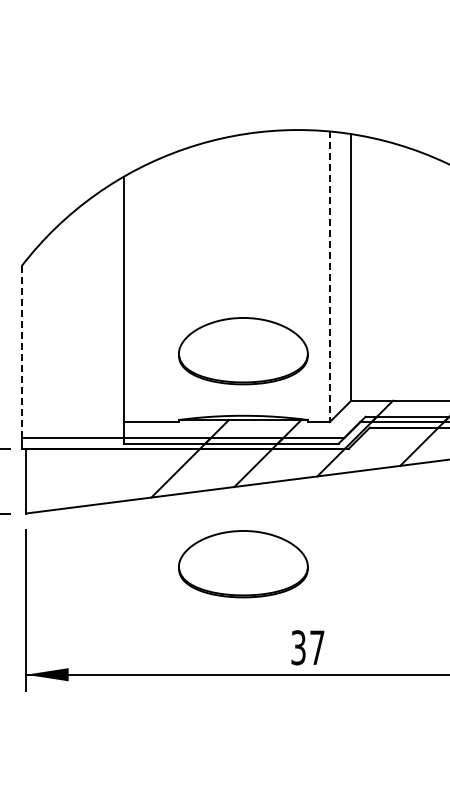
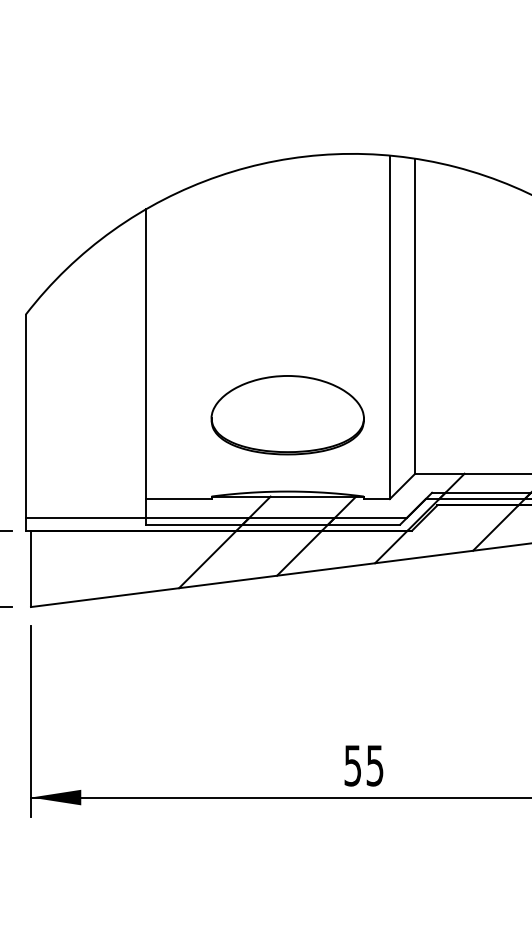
line: (329, 277) -> (389, 328), dashed -> solid
line: (21, 352) -> (25, 416), dashed -> solid
part: (243, 564) -> (287, 667), removed
text: (308, 647) -> (364, 765), 37 -> 55

